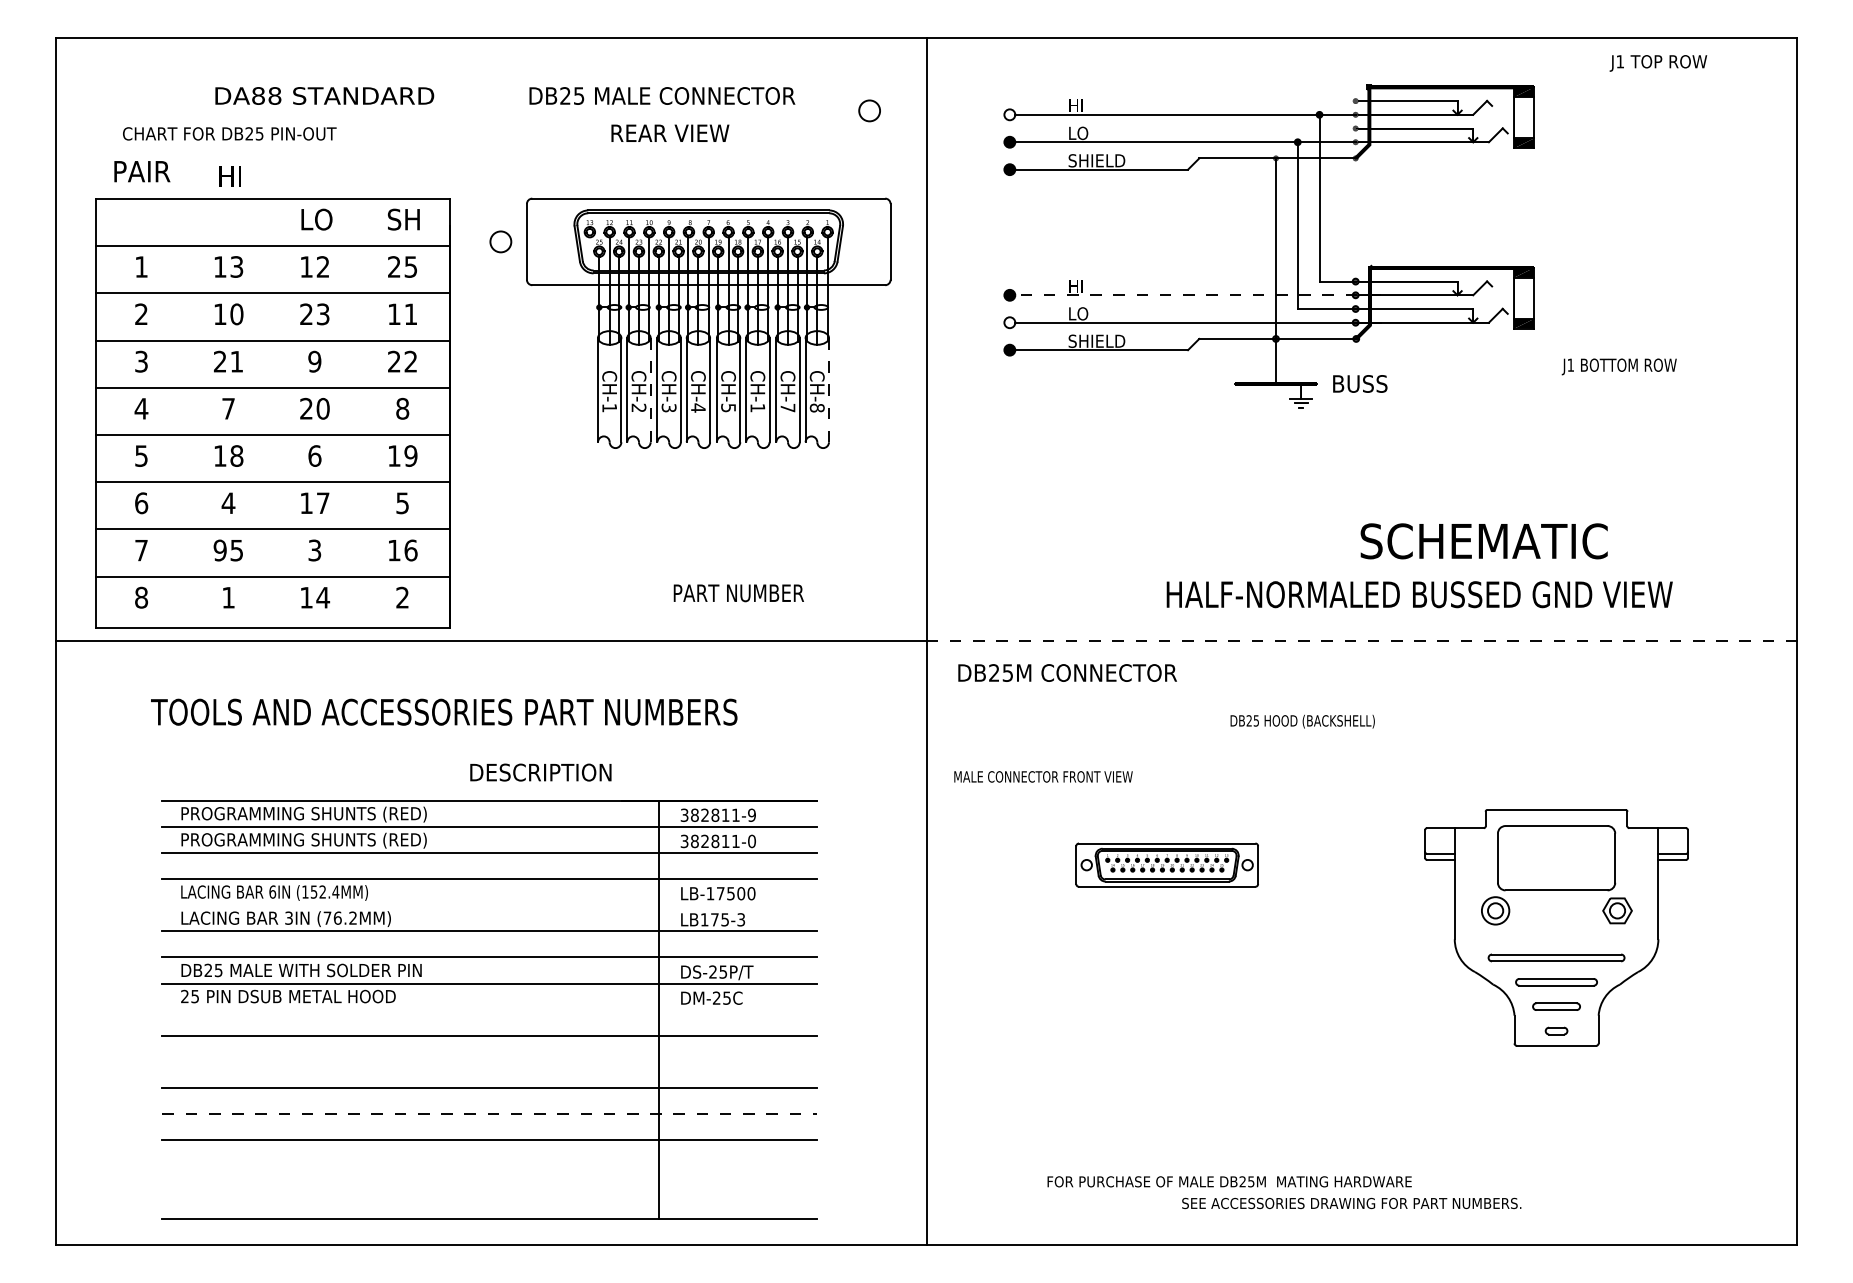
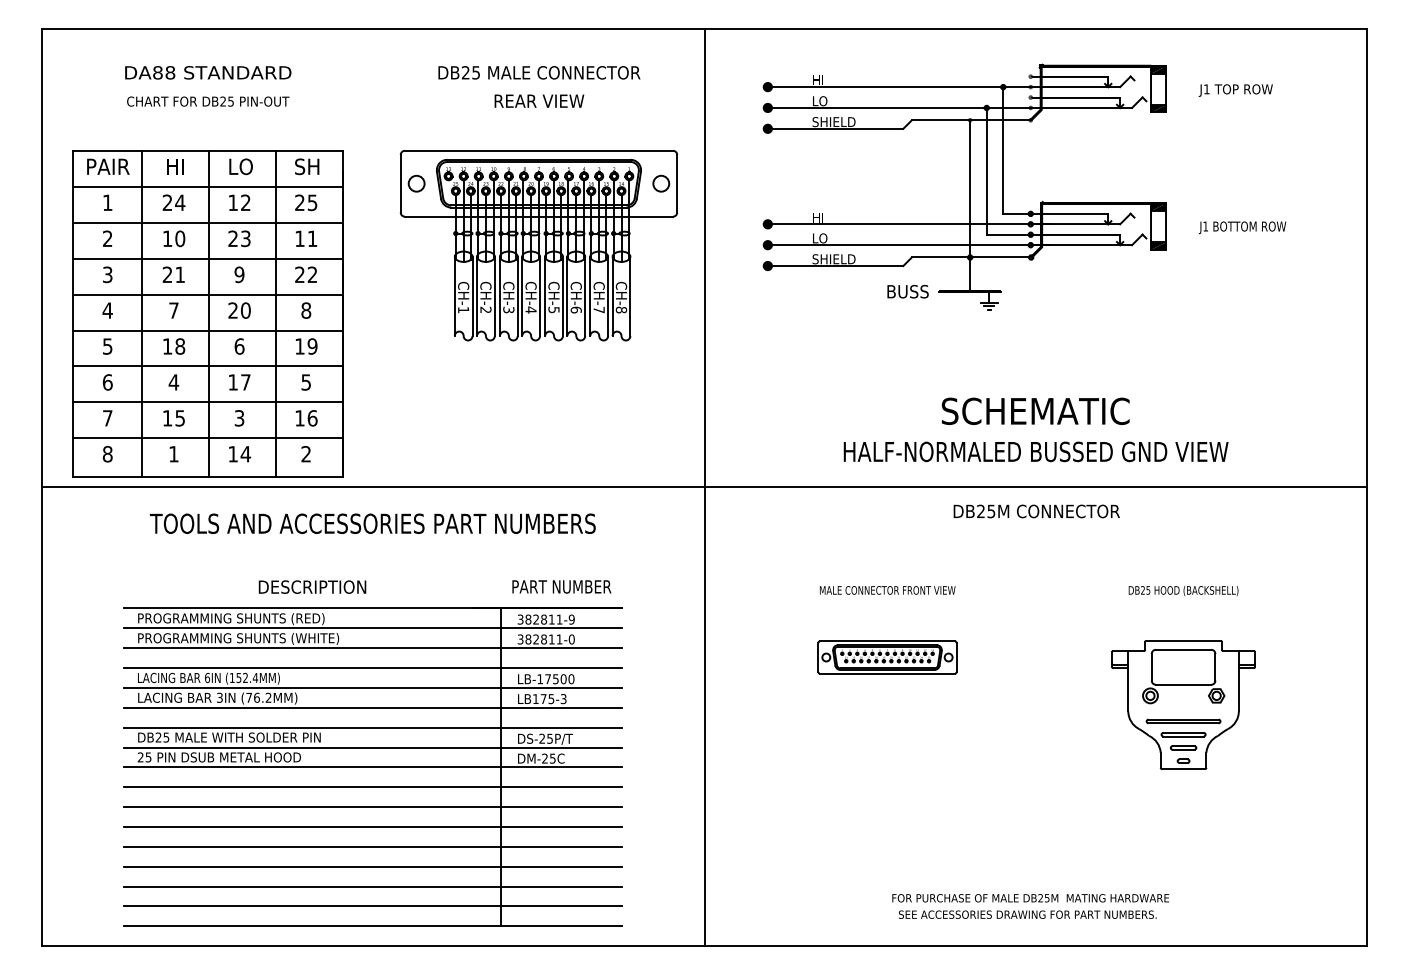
text: (1658, 63) -> (1235, 90), moved
text: (324, 95) -> (208, 72), moved
text: (662, 95) -> (539, 72), moved
circle: (869, 110) -> (661, 183), moved
fill: (1009, 114) -> (767, 86), added
text: (670, 132) -> (539, 100), moved
text: (229, 133) -> (208, 101), moved
text: (142, 171) -> (108, 166), moved
text: (229, 176) -> (174, 166), moved
circle: (500, 241) -> (416, 183), moved
text: (228, 266) -> (173, 202), 13 -> 24
line: (1197, 295) -> (910, 224), dashed -> solid
fill: (1009, 322) -> (767, 244), added
text: (1618, 366) -> (1241, 227), moved
text: (1360, 383) -> (908, 291), moved
line: (650, 390) -> (494, 296), dashed -> solid
line: (829, 390) -> (630, 296), dashed -> solid
text: (757, 407) -> (576, 309), CH-1 -> CH-6
line: (187, 412) -> (142, 313), added
line: (274, 412) -> (208, 313), added
line: (362, 412) -> (275, 313), added
text: (1483, 541) -> (1035, 411), moved
text: (219, 550) -> (167, 418), 95 -> 15
text: (738, 593) -> (561, 587), moved
text: (1419, 594) -> (1035, 451), moved
line: (1362, 641) -> (1035, 487), dashed -> solid
text: (1067, 672) -> (1036, 511), moved
text: (444, 711) -> (373, 523), moved
text: (1302, 721) -> (1183, 590), moved
text: (540, 772) -> (312, 587), moved
text: (1043, 776) -> (887, 590), moved
text: (416, 840) -> (316, 638), PROGRAMMING SHUNTS (RED) -> PROGRAMMING SHUNTS (WHITE)
line: (489, 905) -> (372, 688), added
part: (1556, 927) -> (1183, 704), size x0.71
line: (489, 1009) -> (372, 767), added
line: (489, 1061) -> (372, 806), added
line: (490, 1114) -> (373, 847), dashed -> solid
line: (489, 1166) -> (372, 886), added
text: (1229, 1181) -> (1030, 898), moved
line: (489, 1192) -> (372, 906), added

